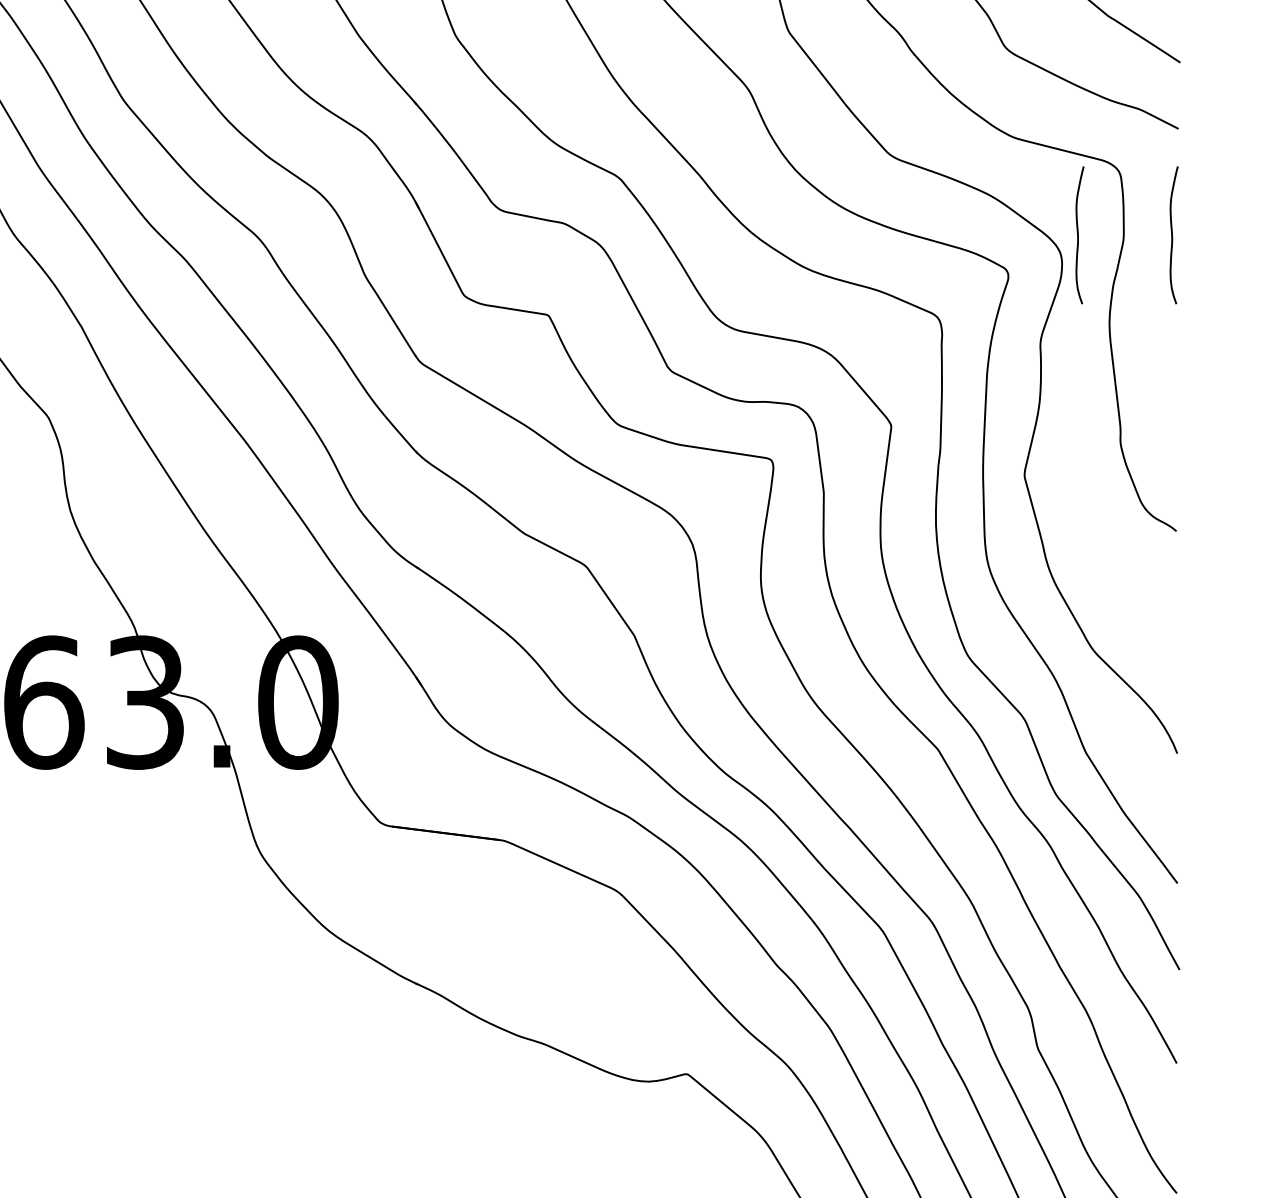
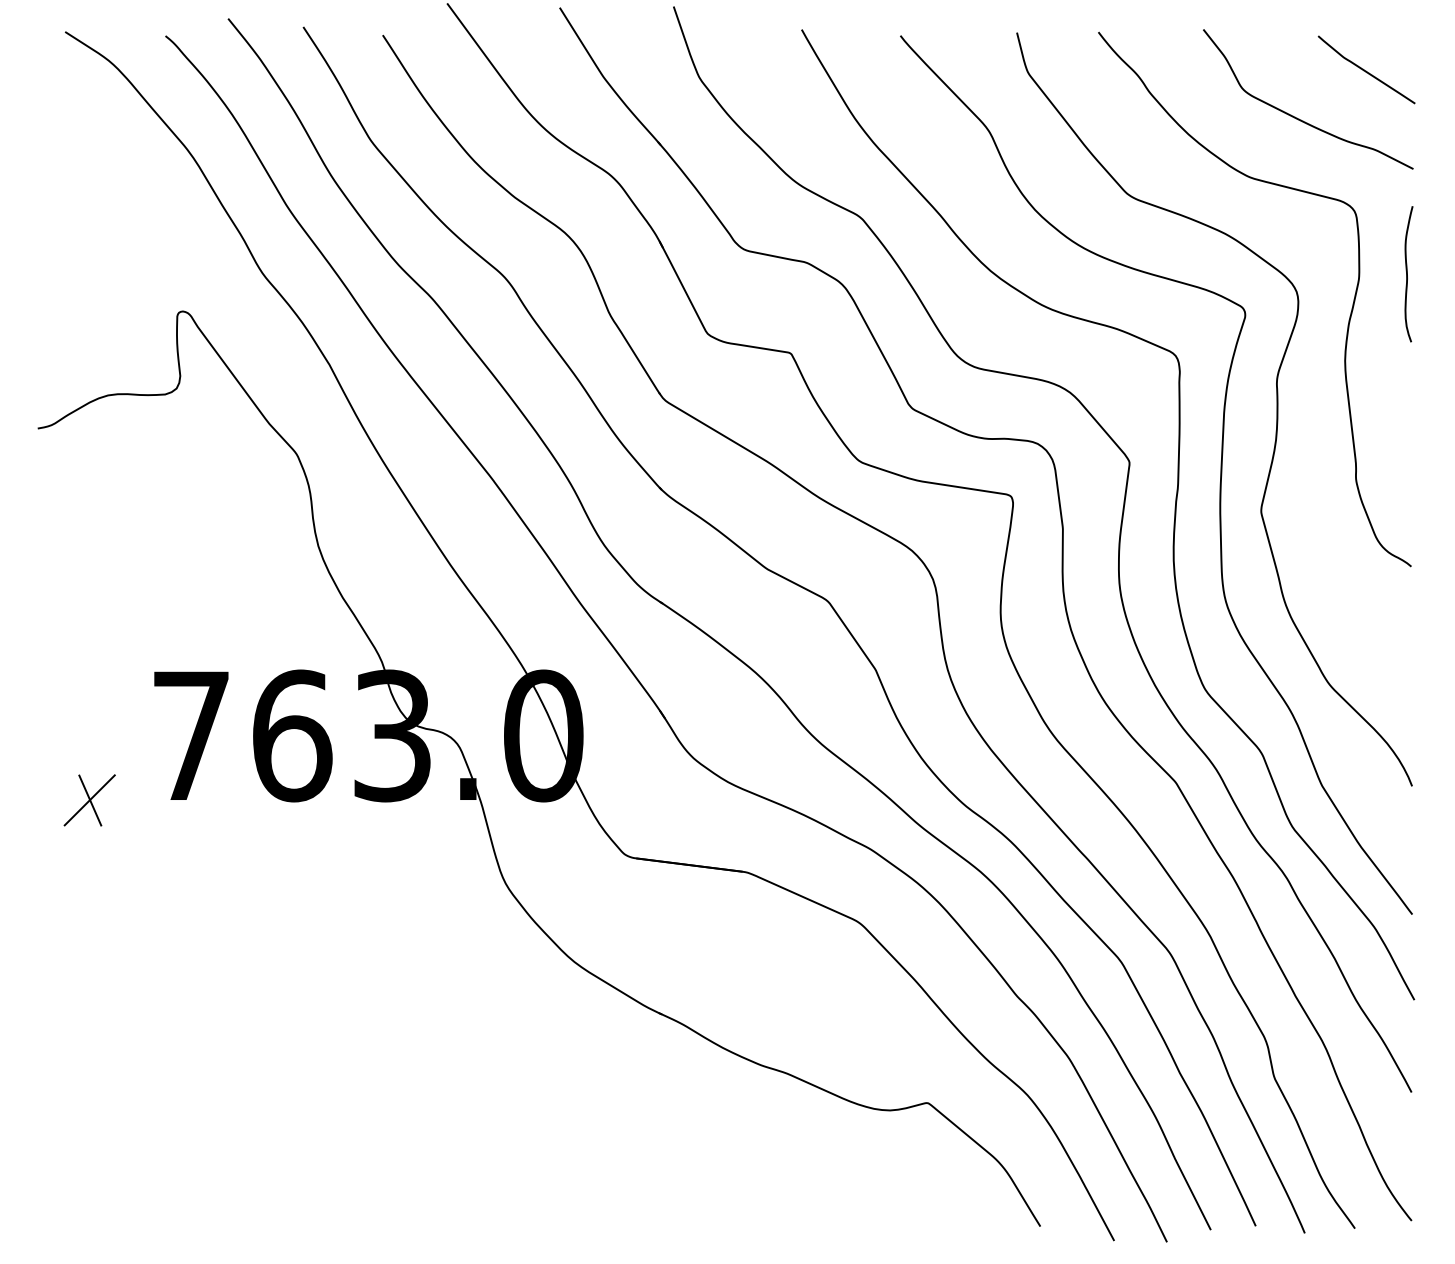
curve: (1078, 235) -> (1314, 274), removed

